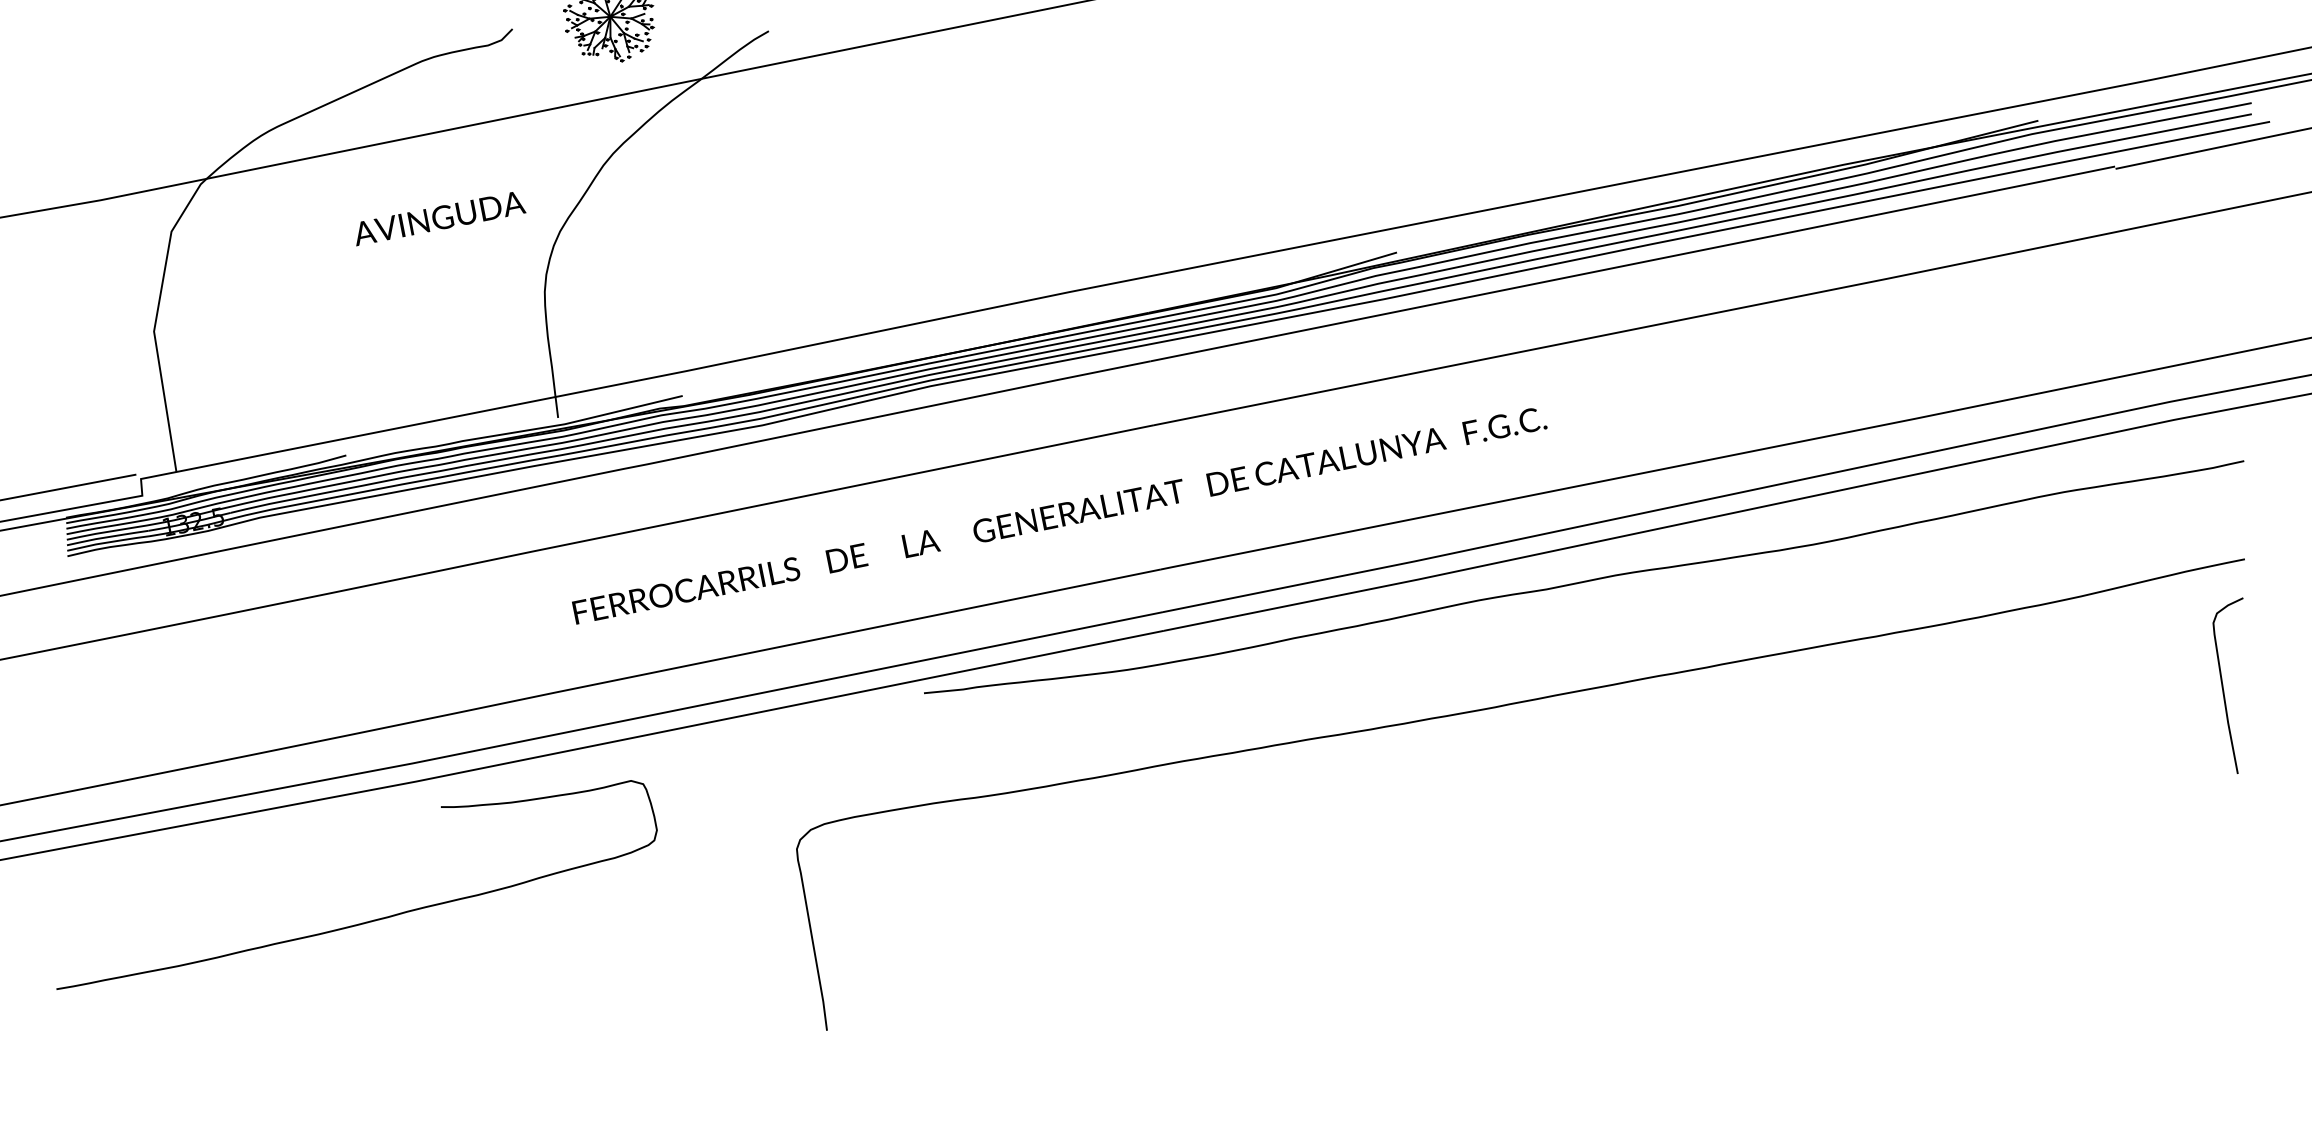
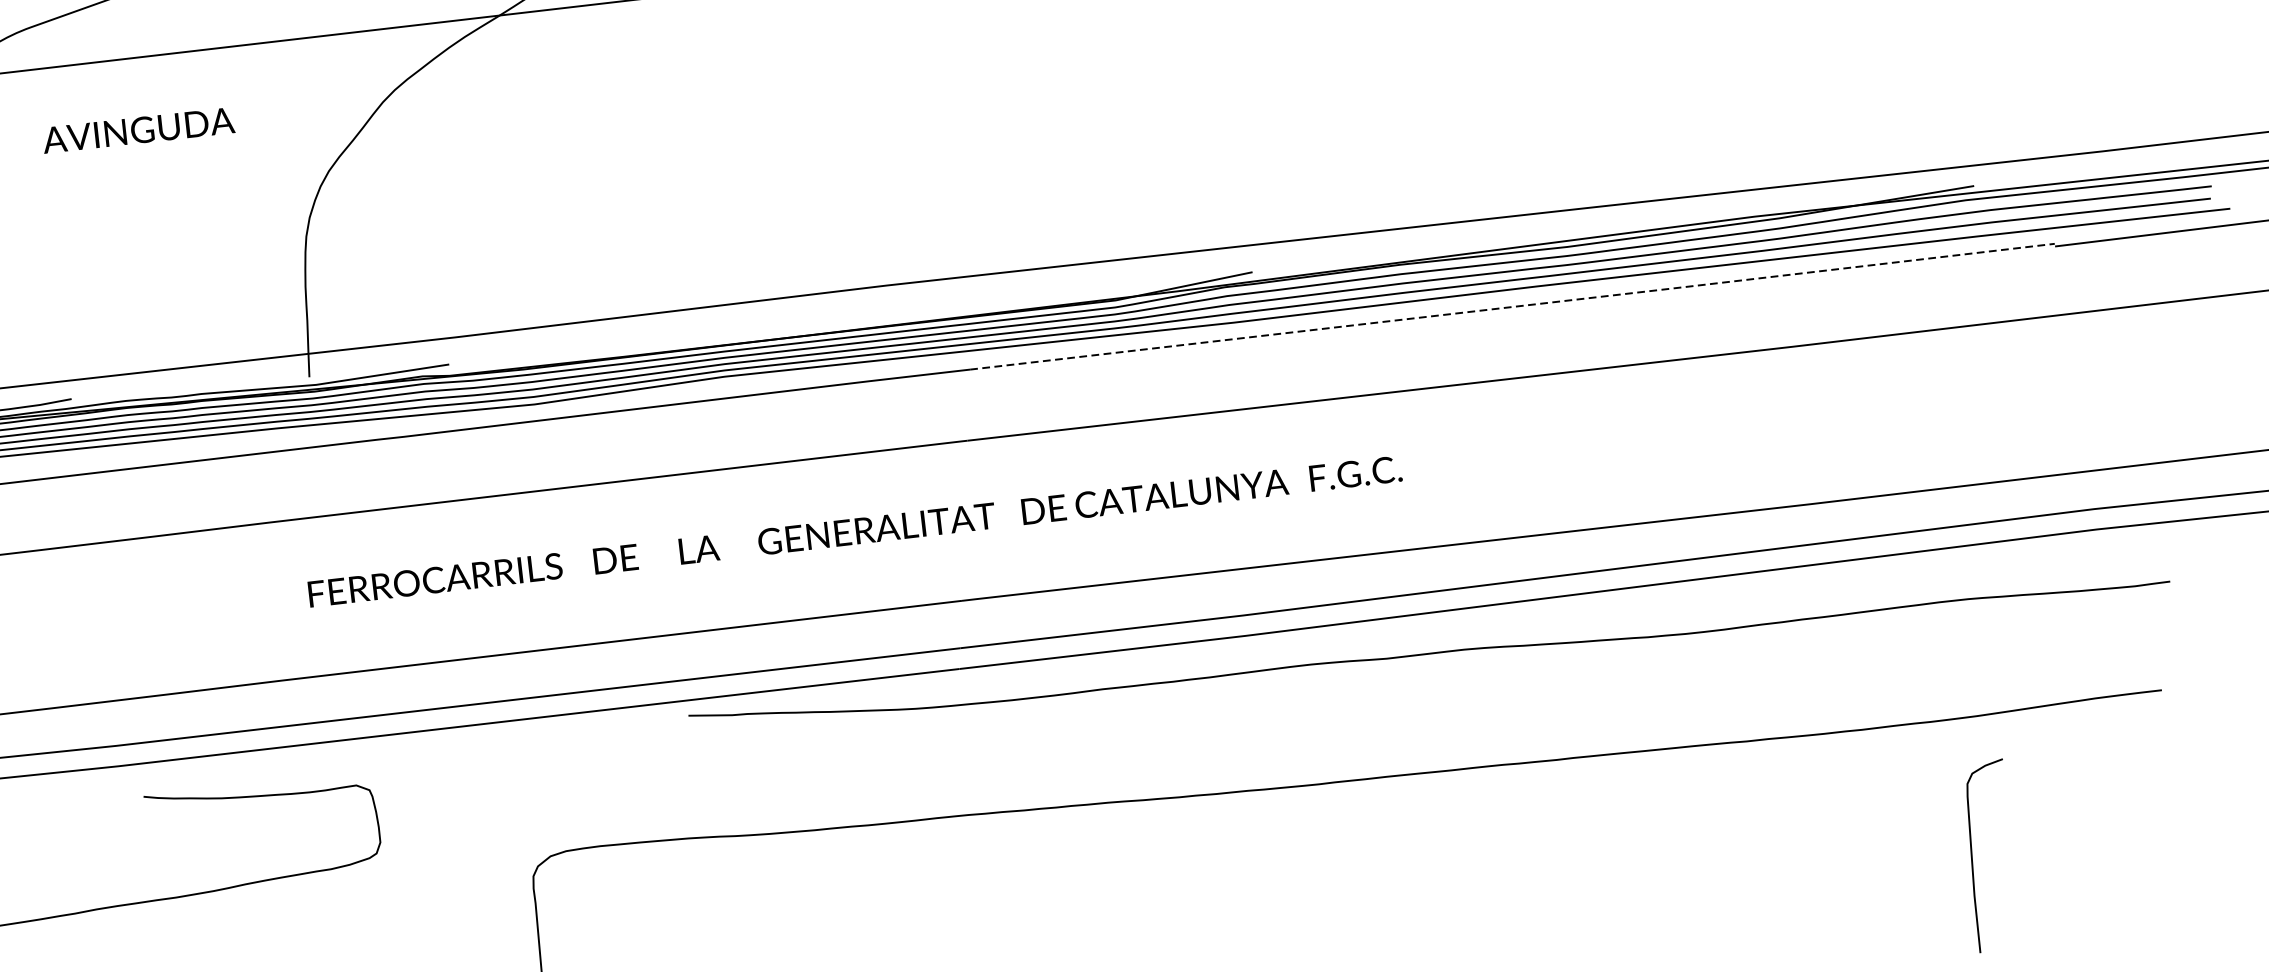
text: (441, 219) -> (141, 132), moved
line: (1634, 263) -> (1514, 306), solid -> dashed
curve: (2223, 685) -> (1972, 853), moved

